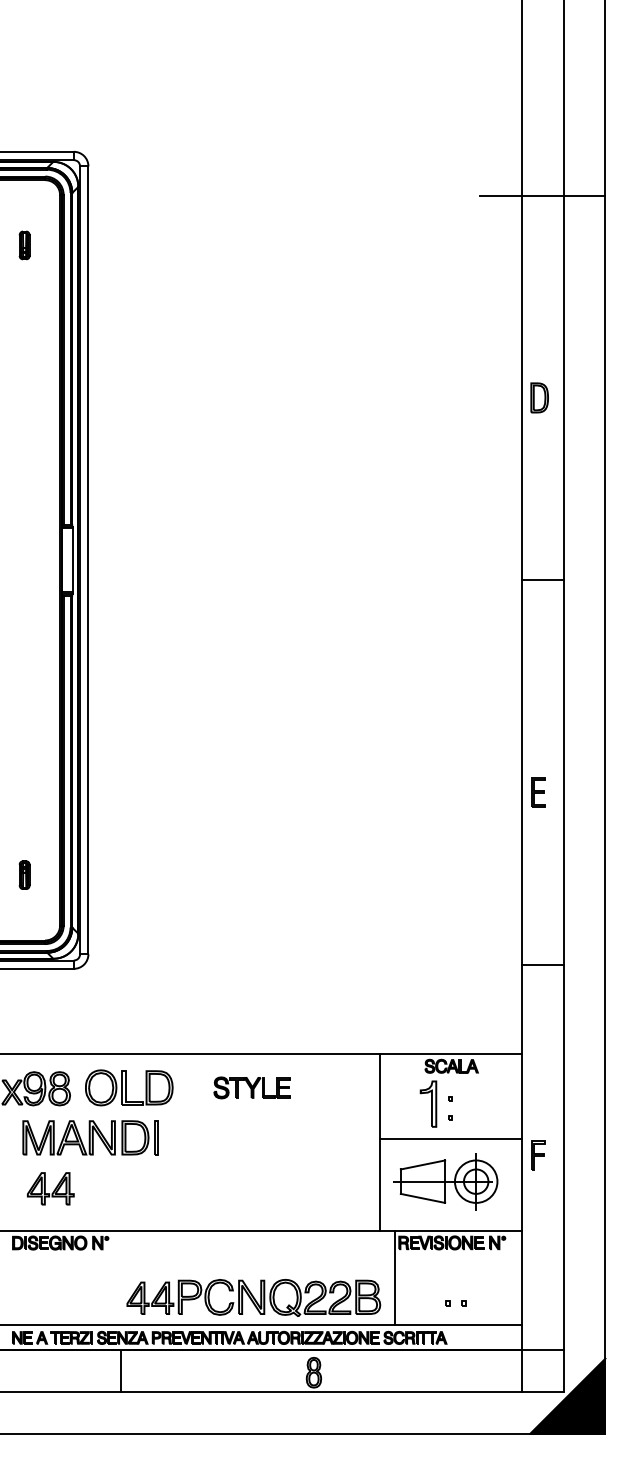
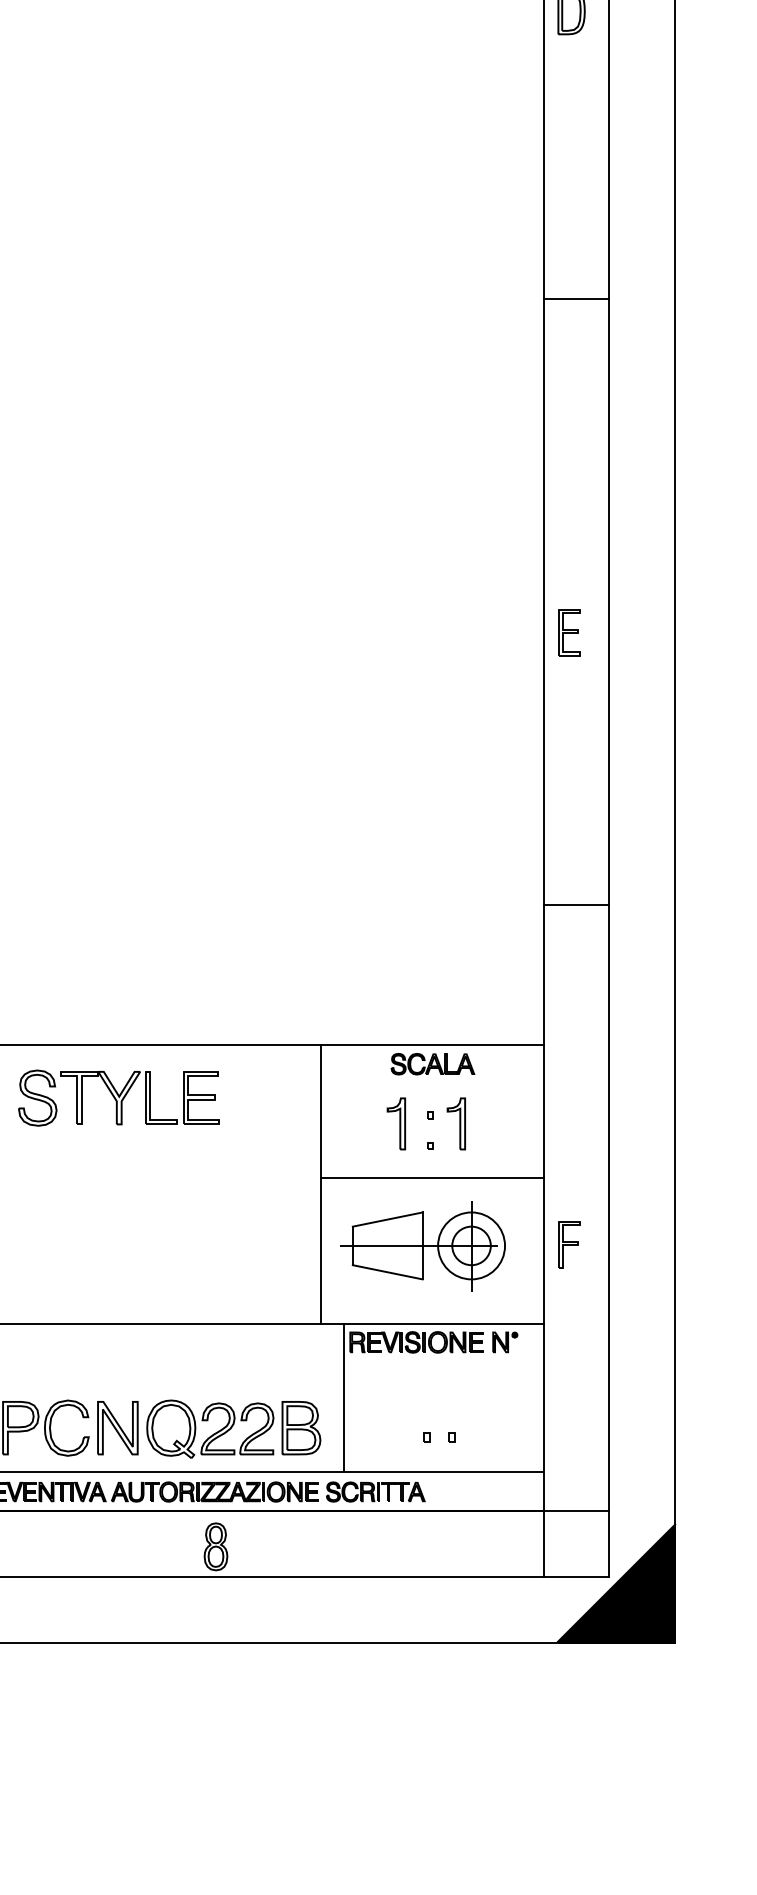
part: (252, 1087) -> (119, 1097), size x1.67
part: (428, 1104) -> (396, 1124), size x0.71
part: (466, 1104) -> (456, 1124), added
part: (538, 1155) -> (569, 1244), moved

